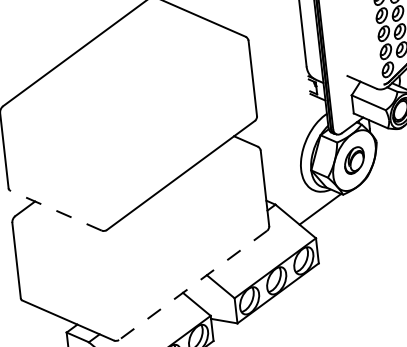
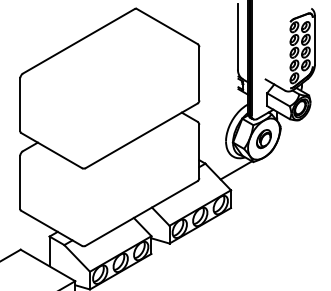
line: (55, 210) -> (51, 150), dashed -> solid
line: (193, 285) -> (141, 213), dashed -> solid

